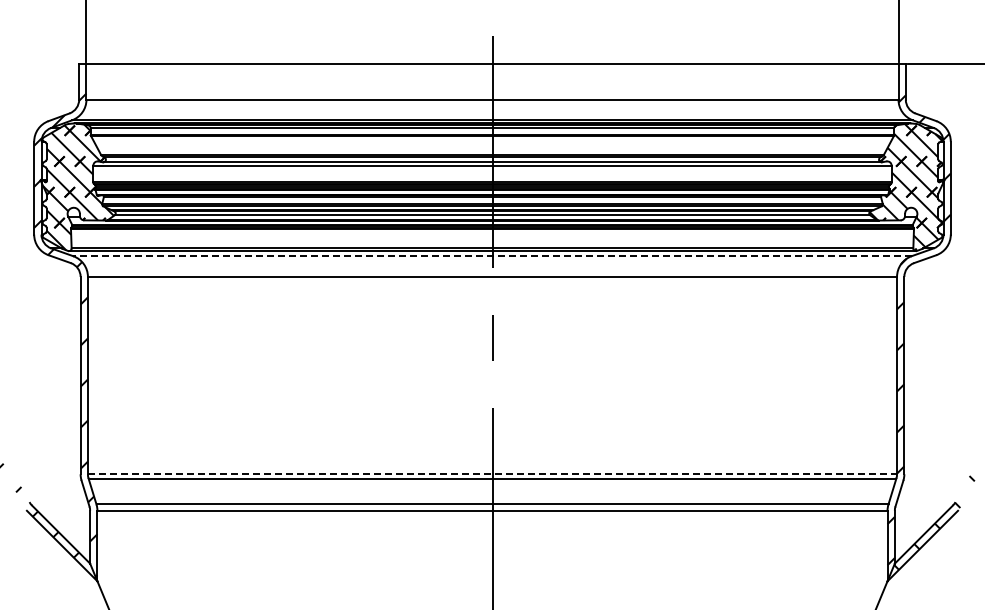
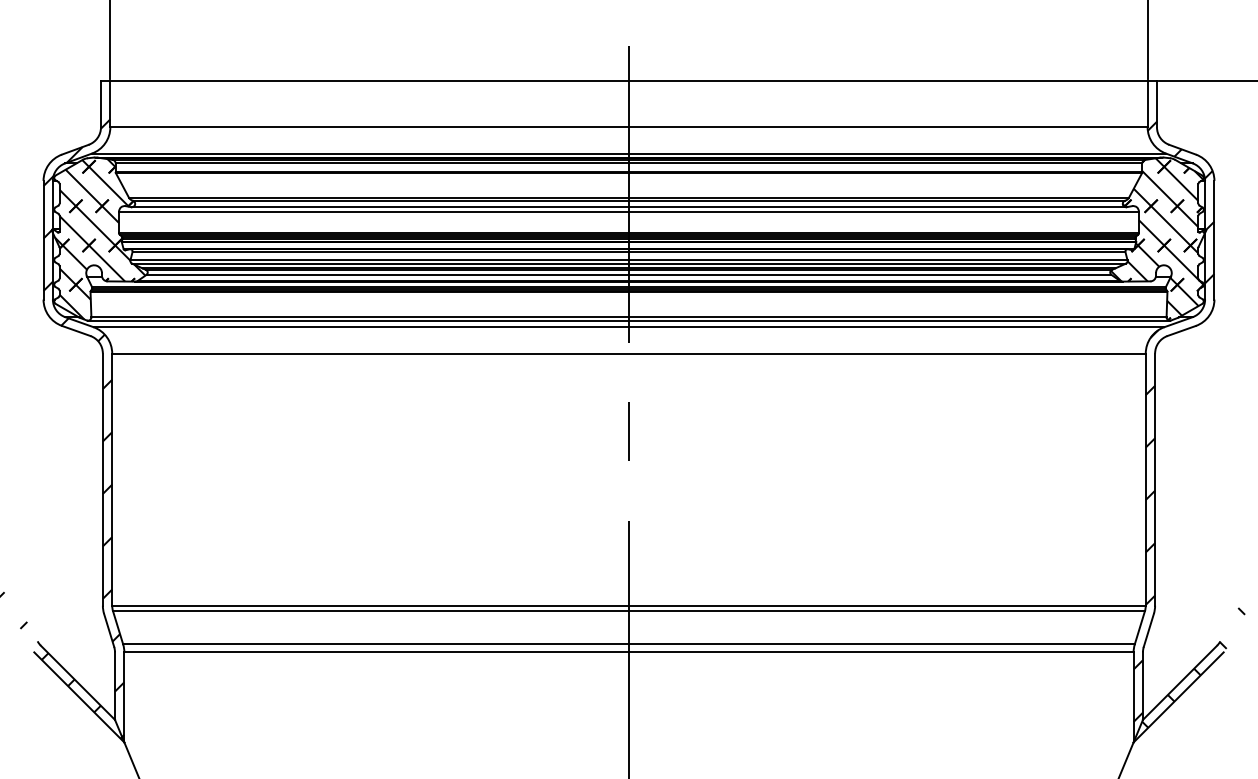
line: (492, 256) -> (629, 327), dashed -> solid
line: (492, 474) -> (629, 606), dashed -> solid

